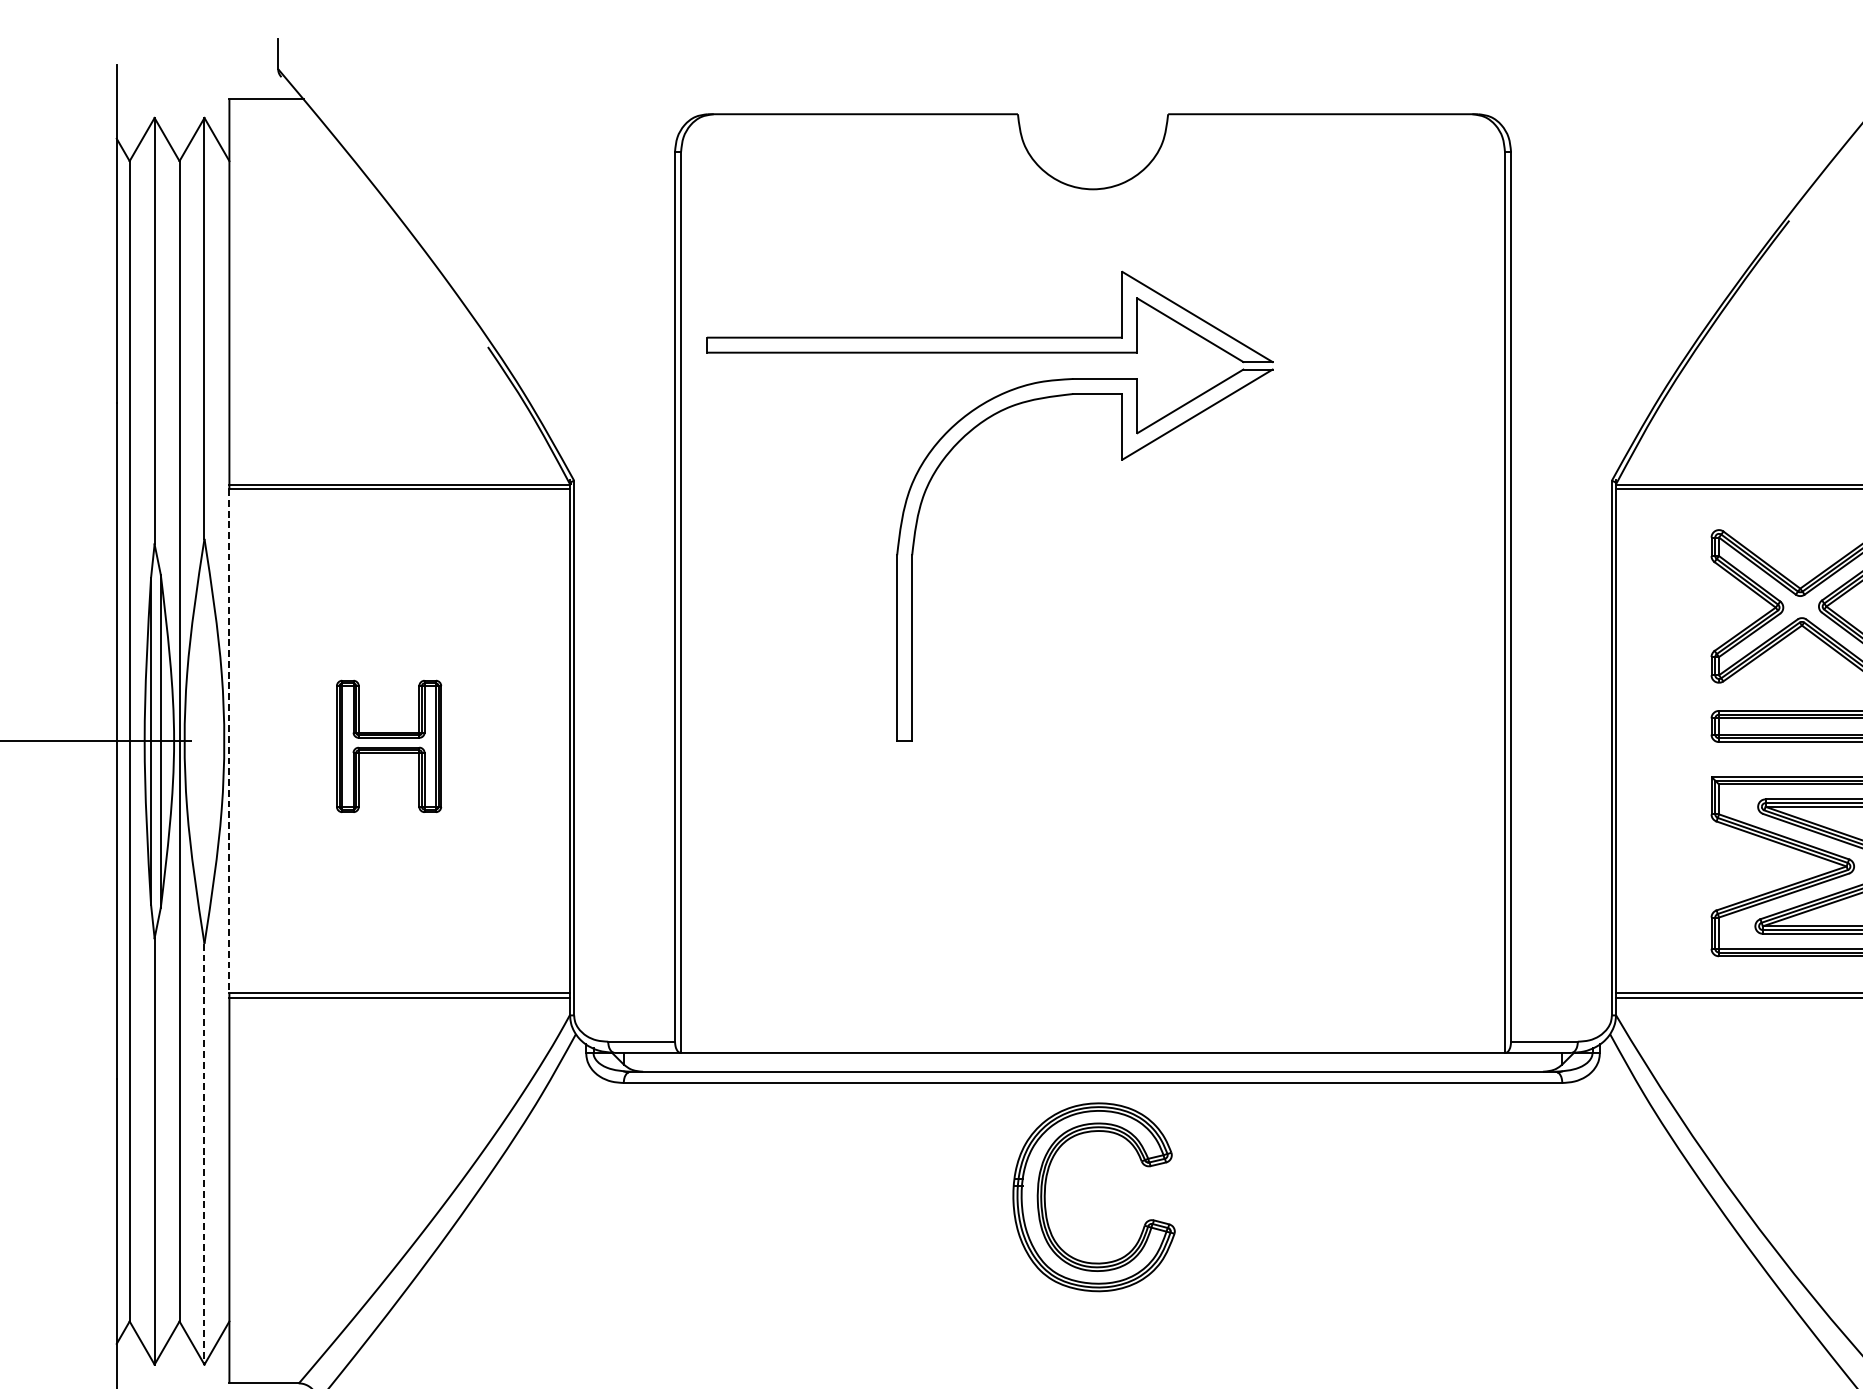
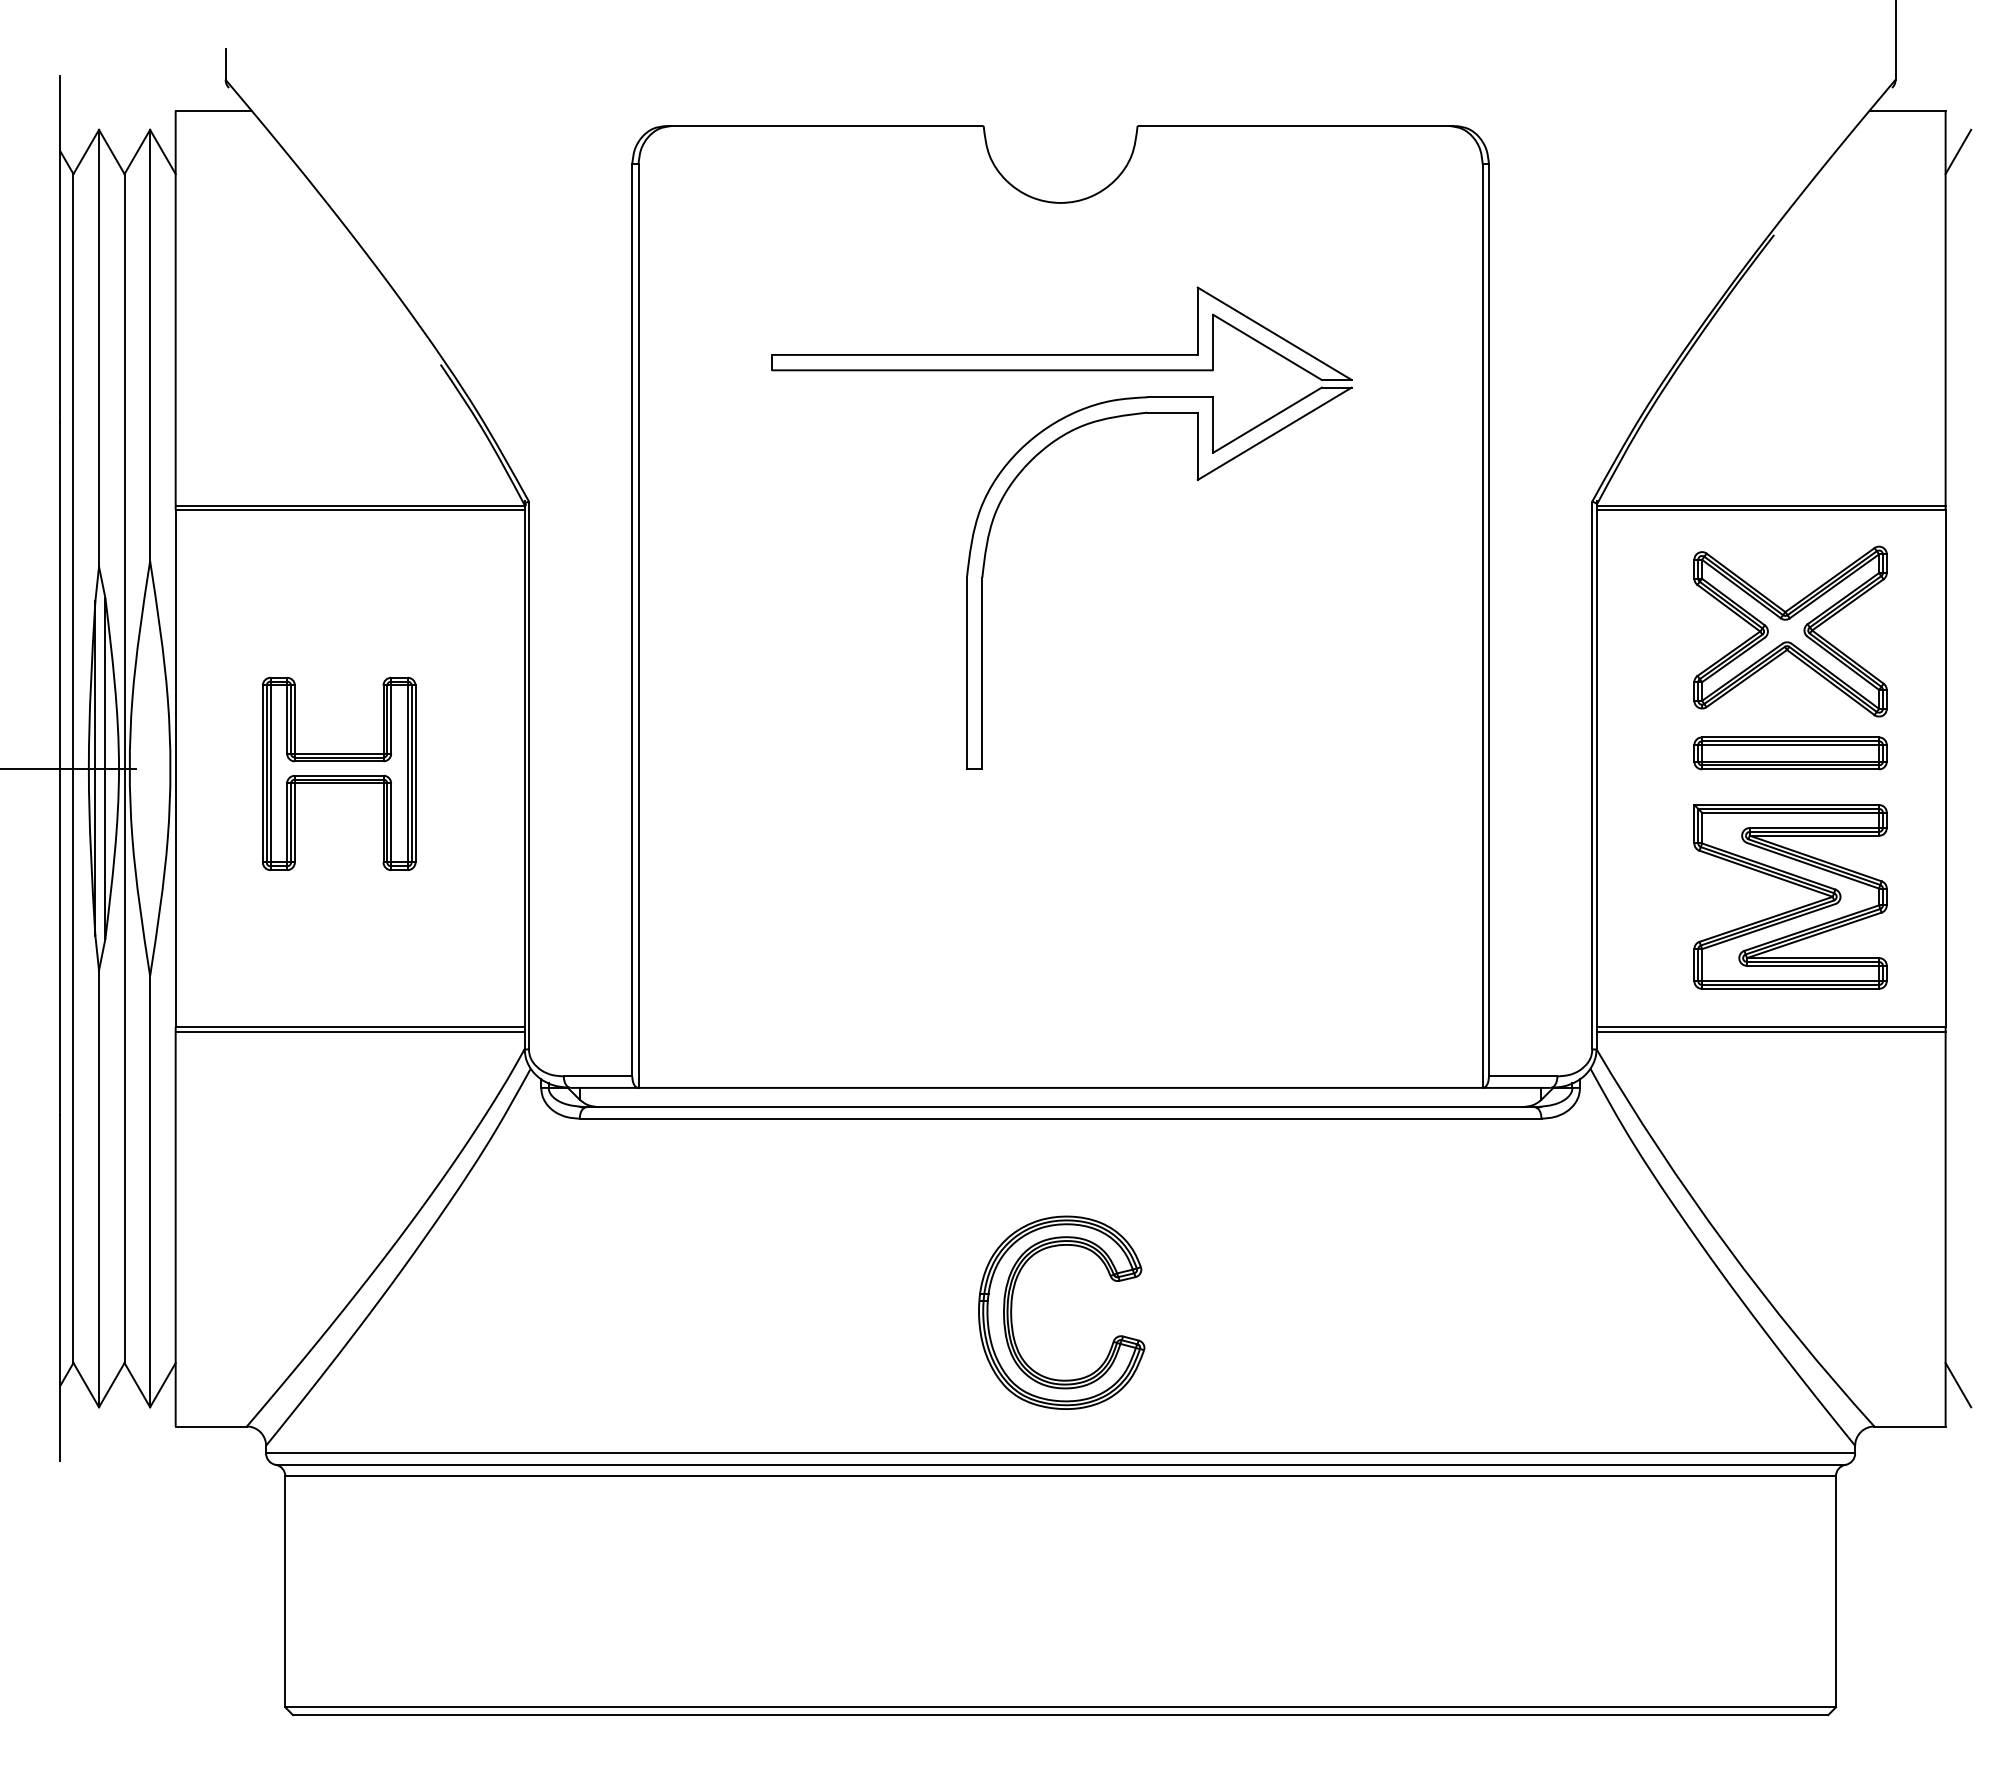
part: (934, 474) -> (1005, 495), moved
line: (229, 742) -> (175, 769), dashed -> solid
part: (389, 746) -> (339, 773), size x1.43
line: (204, 1154) -> (150, 1191), dashed -> solid
part: (1046, 1197) -> (1012, 1313), moved

